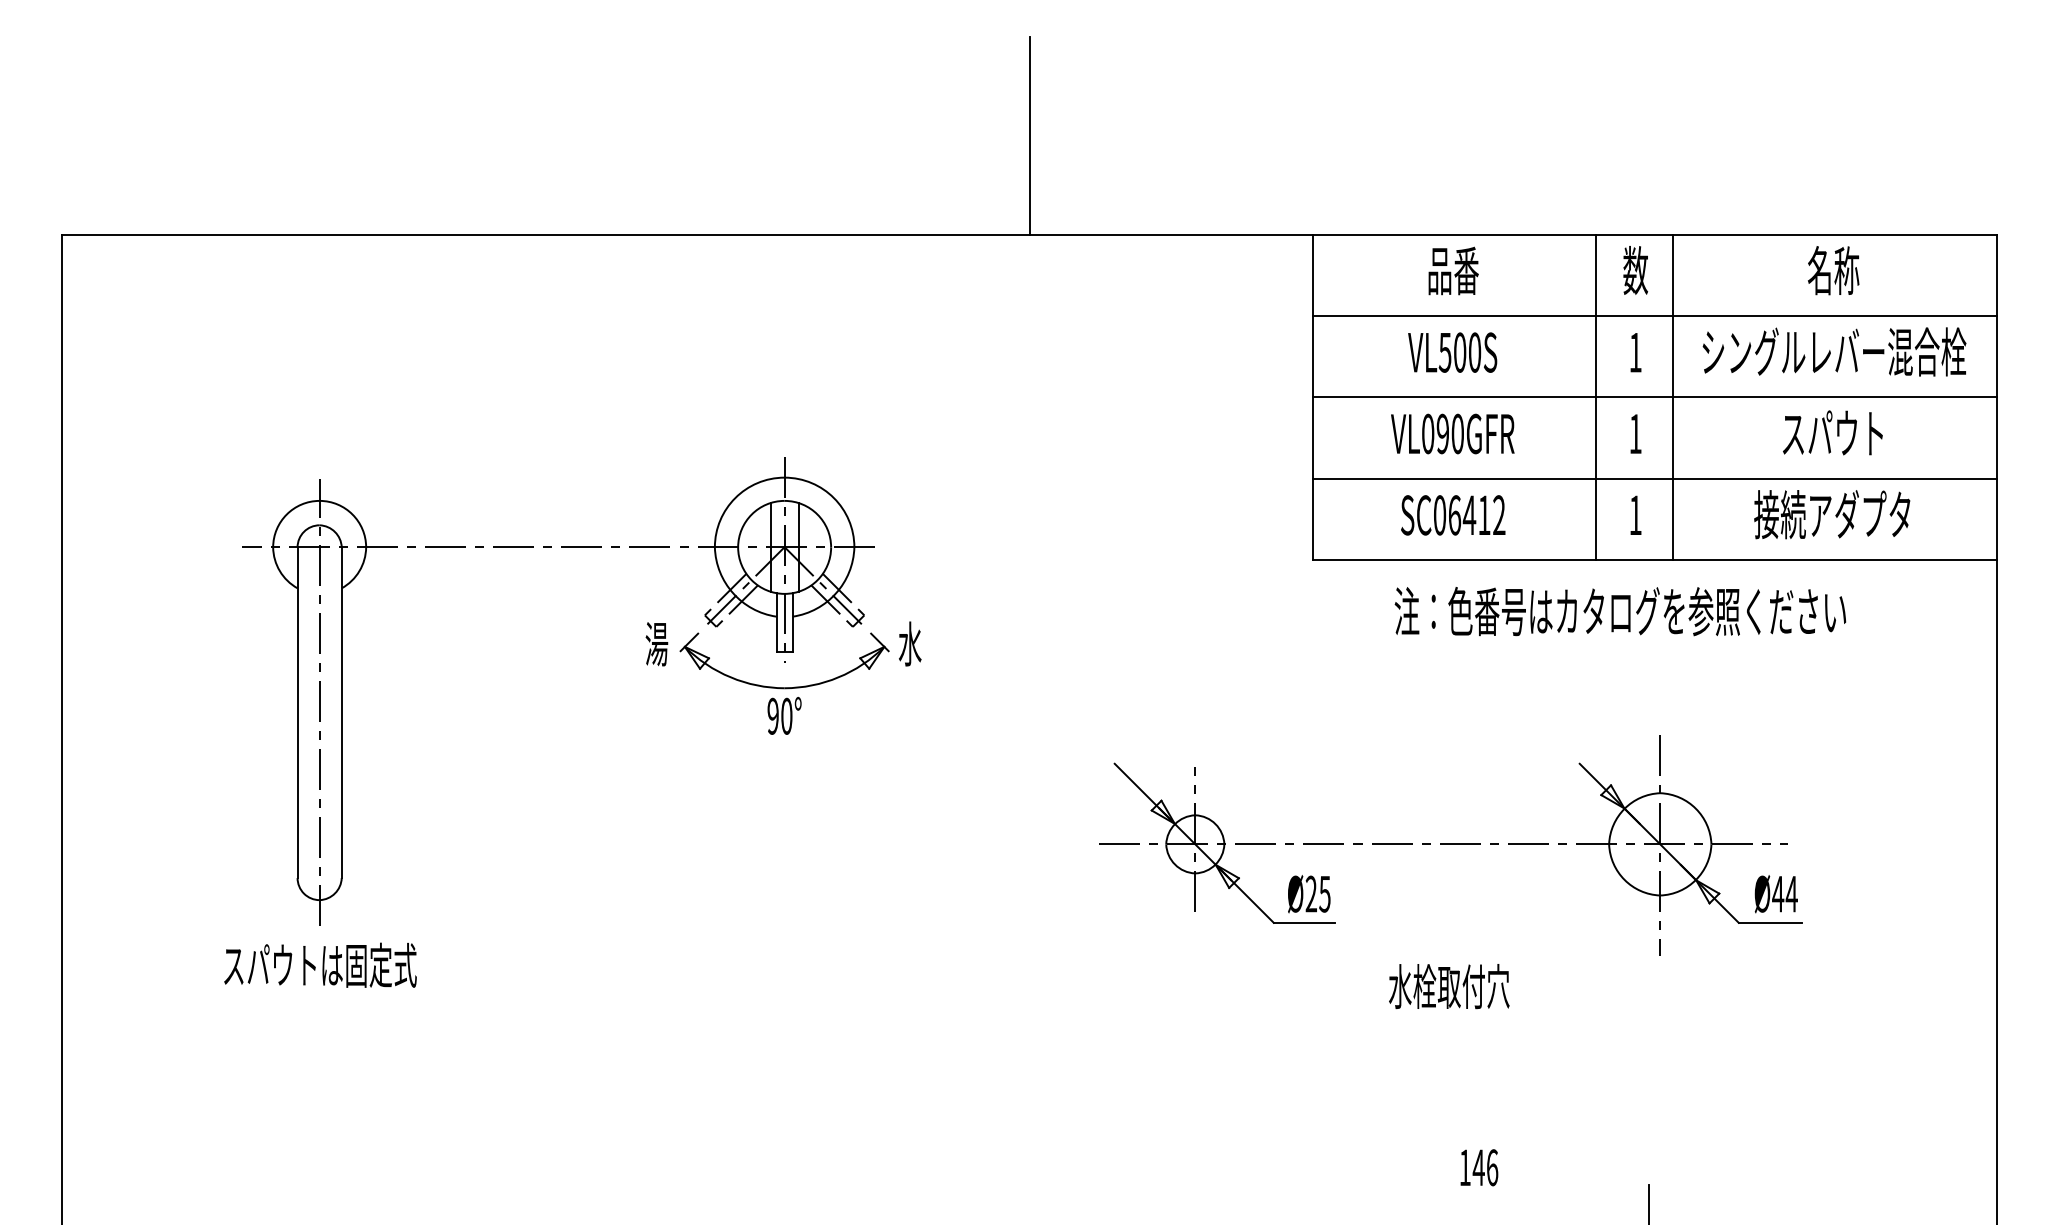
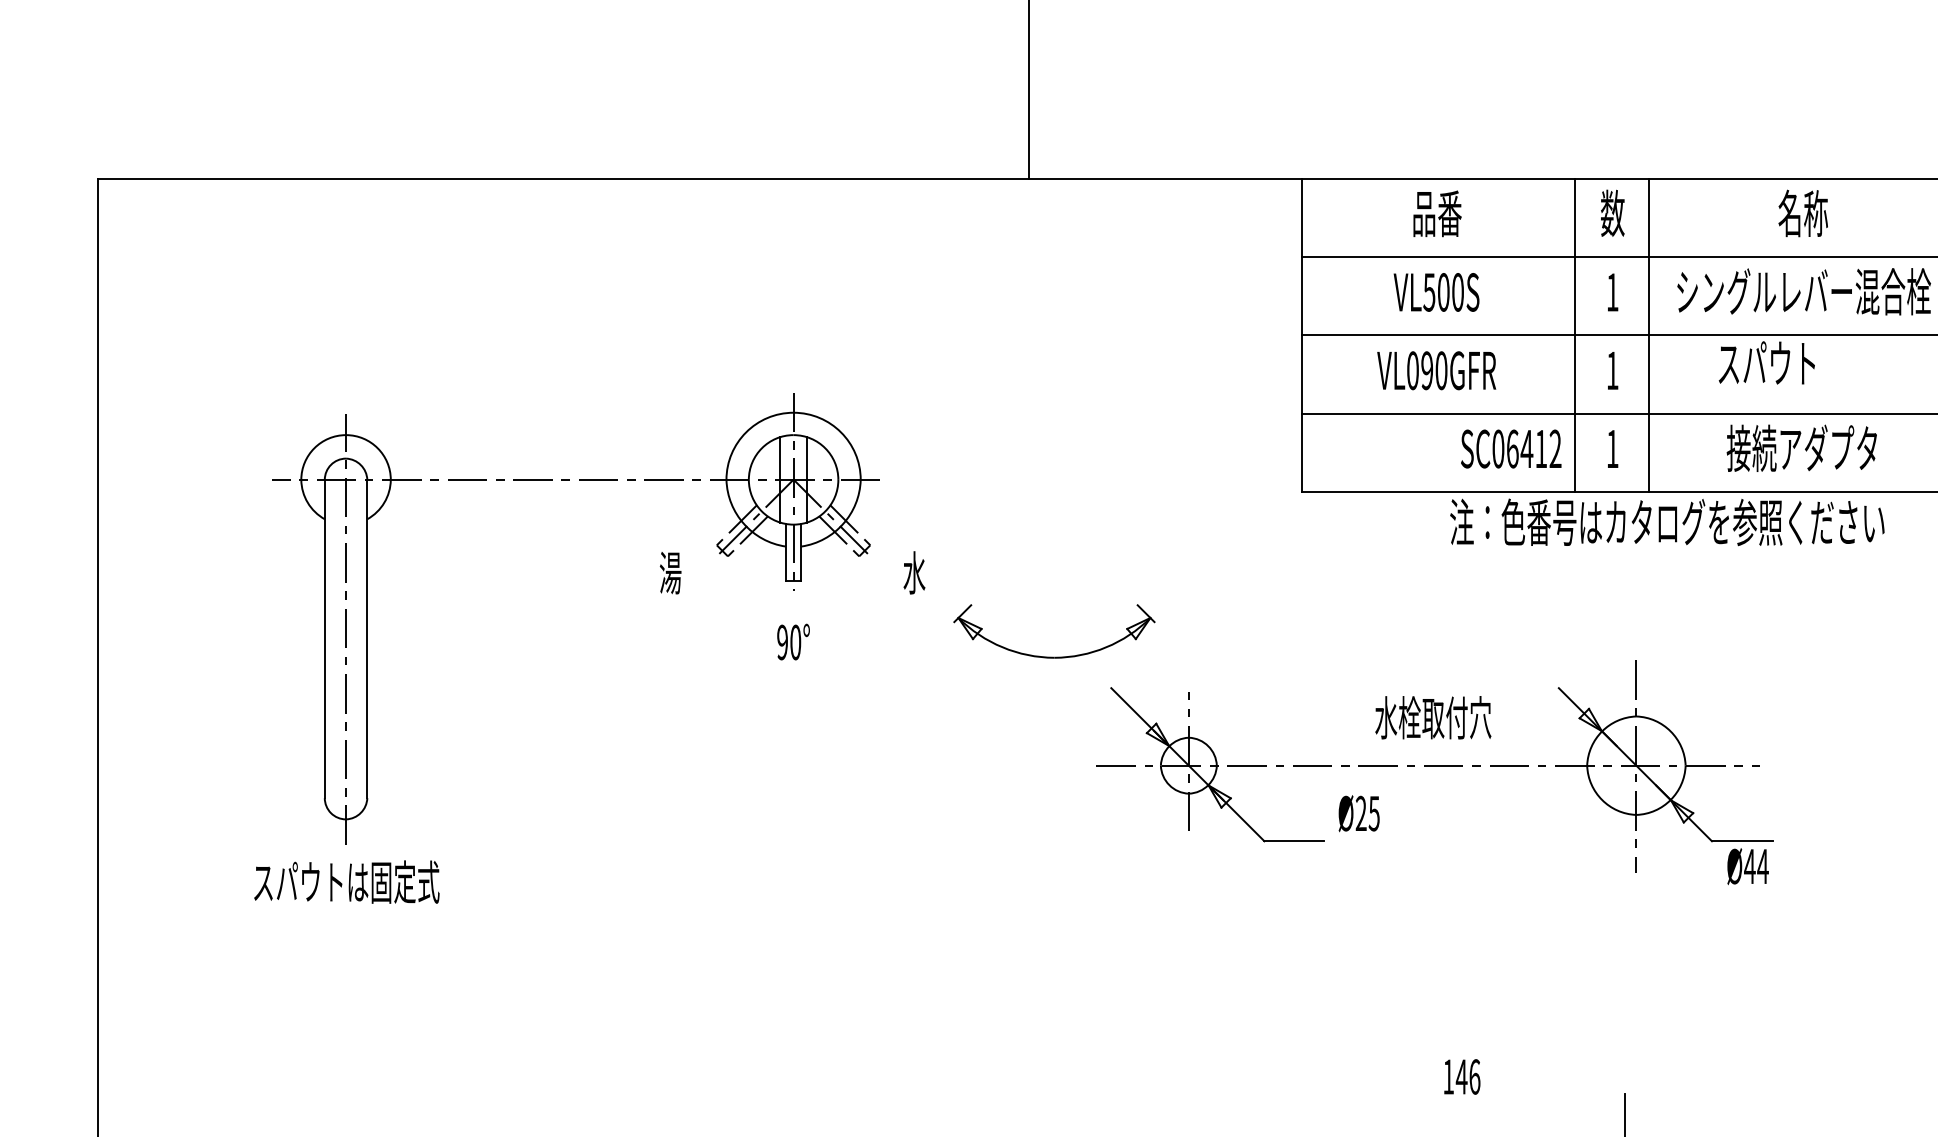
text: (1832, 432) -> (1766, 362), moved
text: (1453, 515) -> (1511, 449), moved
text: (1620, 611) -> (1667, 522), moved
part: (784, 687) -> (1054, 657), moved
text: (1309, 894) -> (1359, 813), moved
text: (1775, 894) -> (1747, 866), moved
text: (1449, 986) -> (1433, 717), moved

